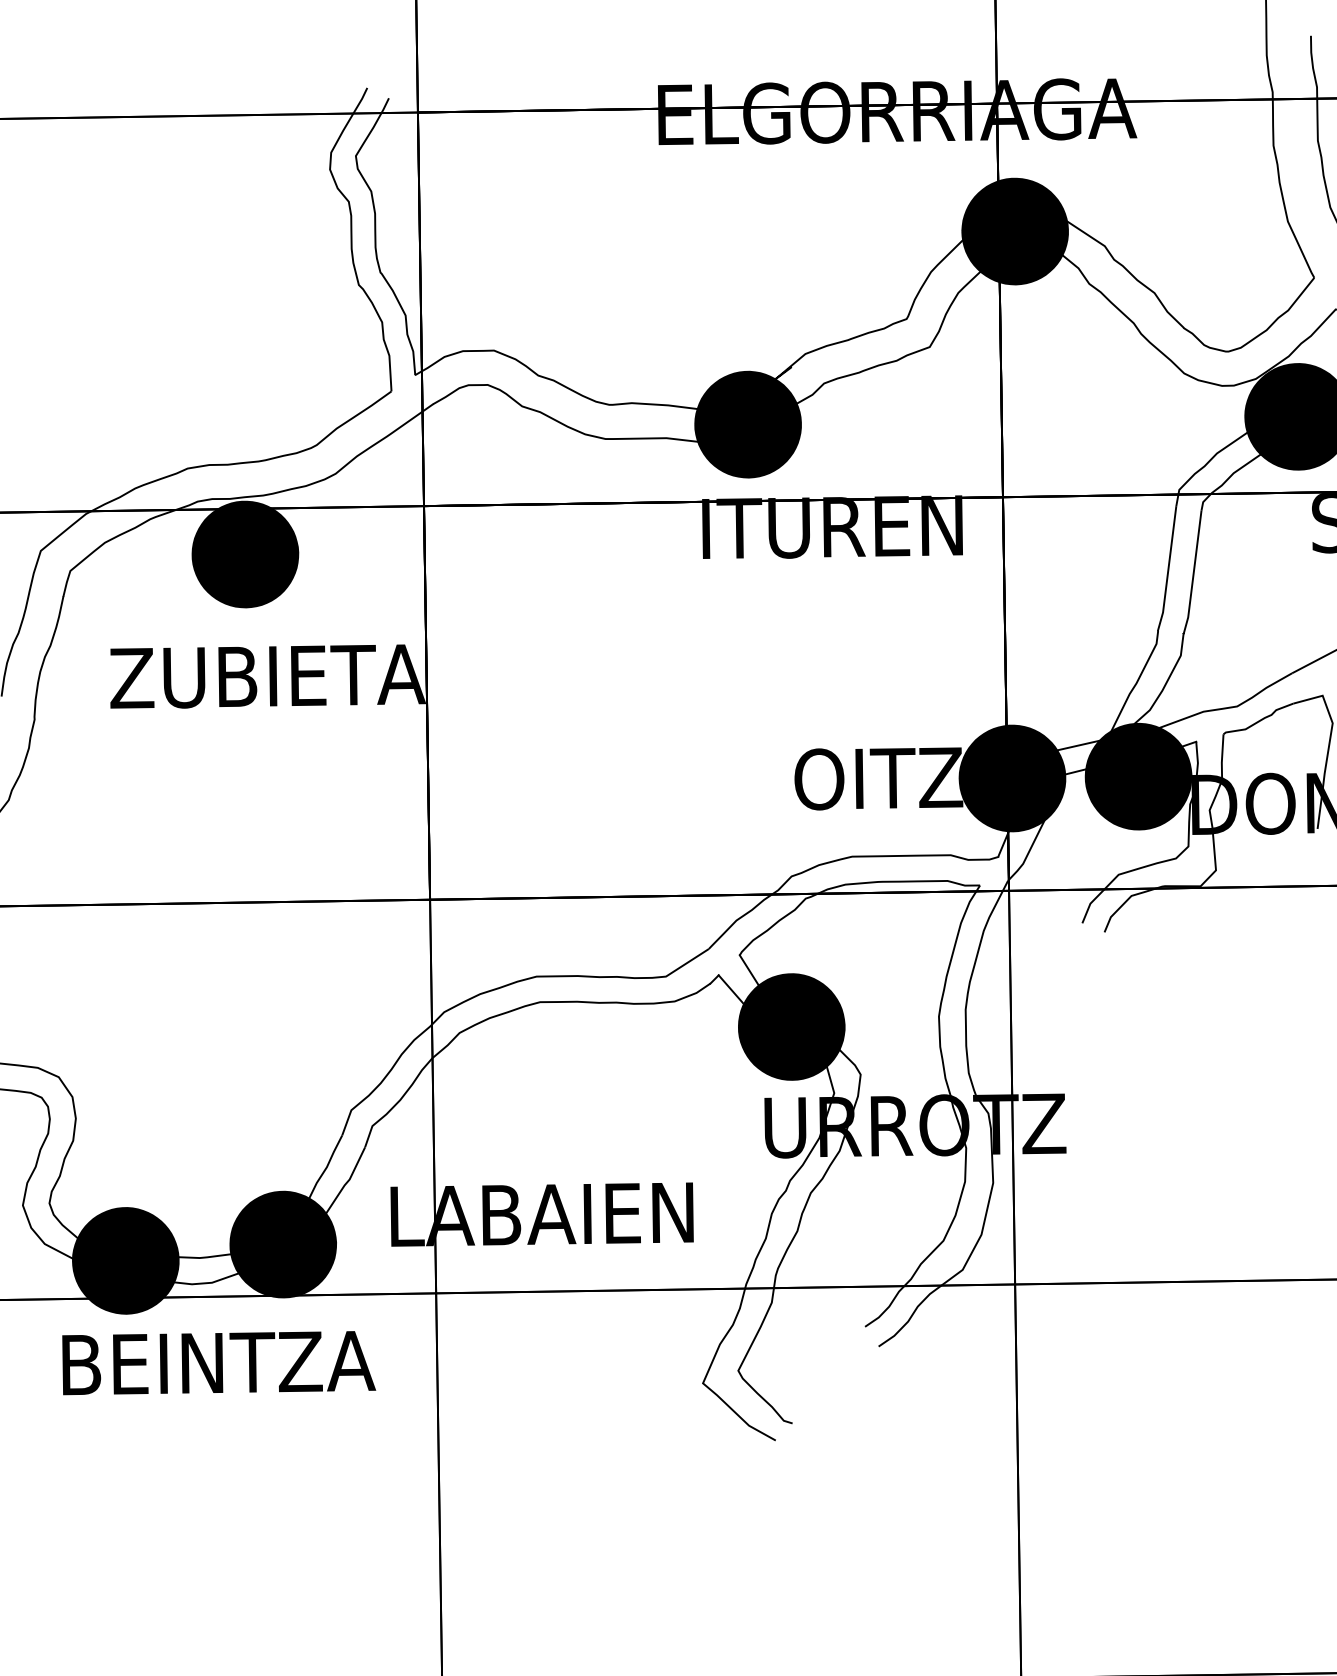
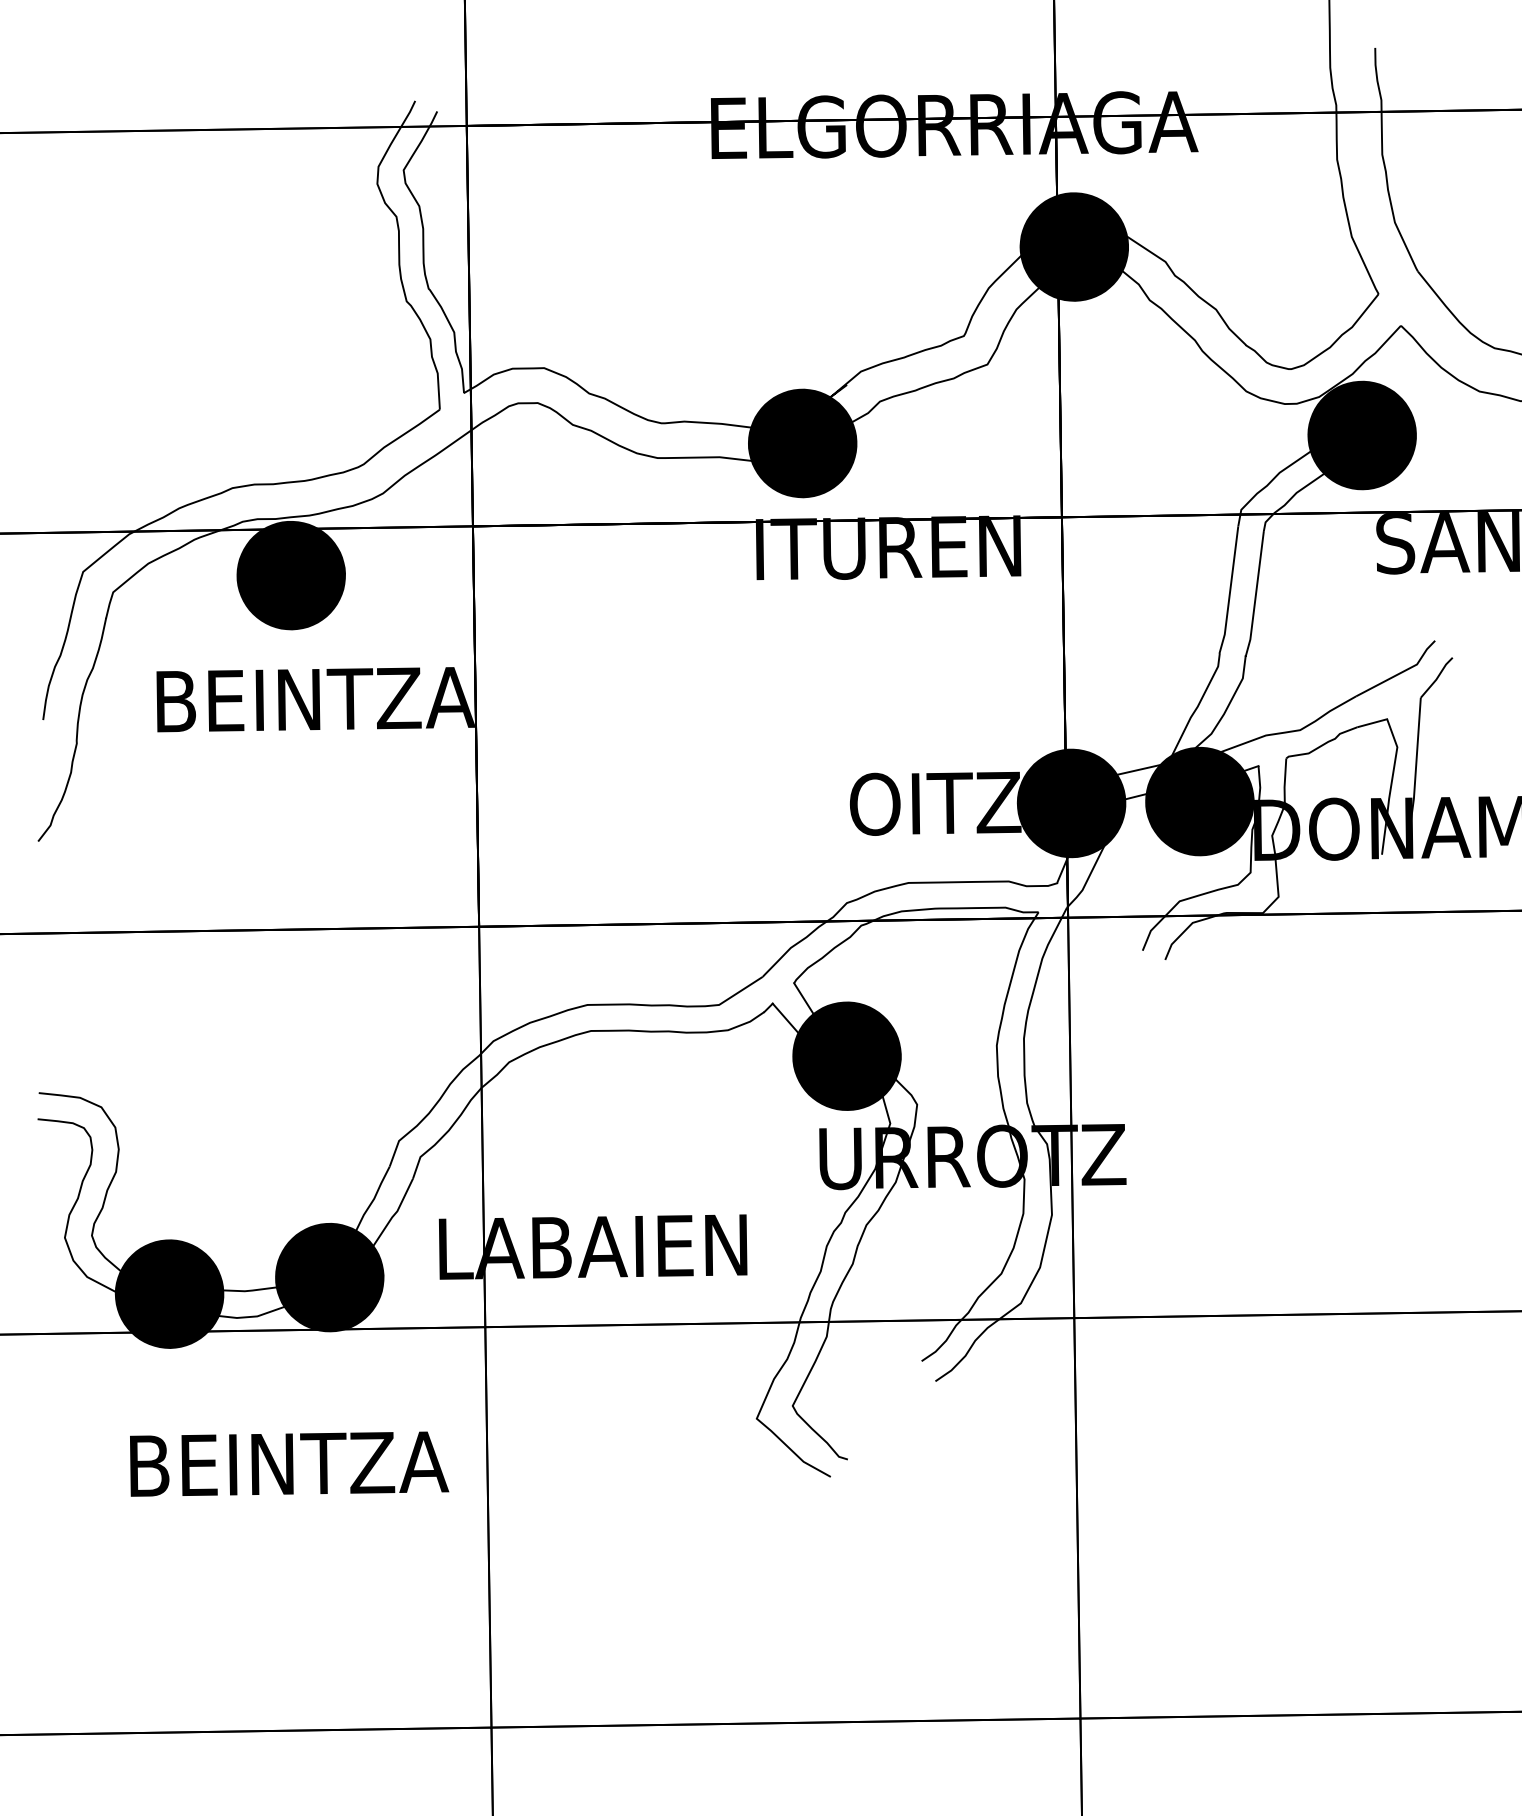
text: (268, 676) -> (314, 699), ZUBIETA -> BEINTZA
text: (219, 1362) -> (289, 1463), moved

